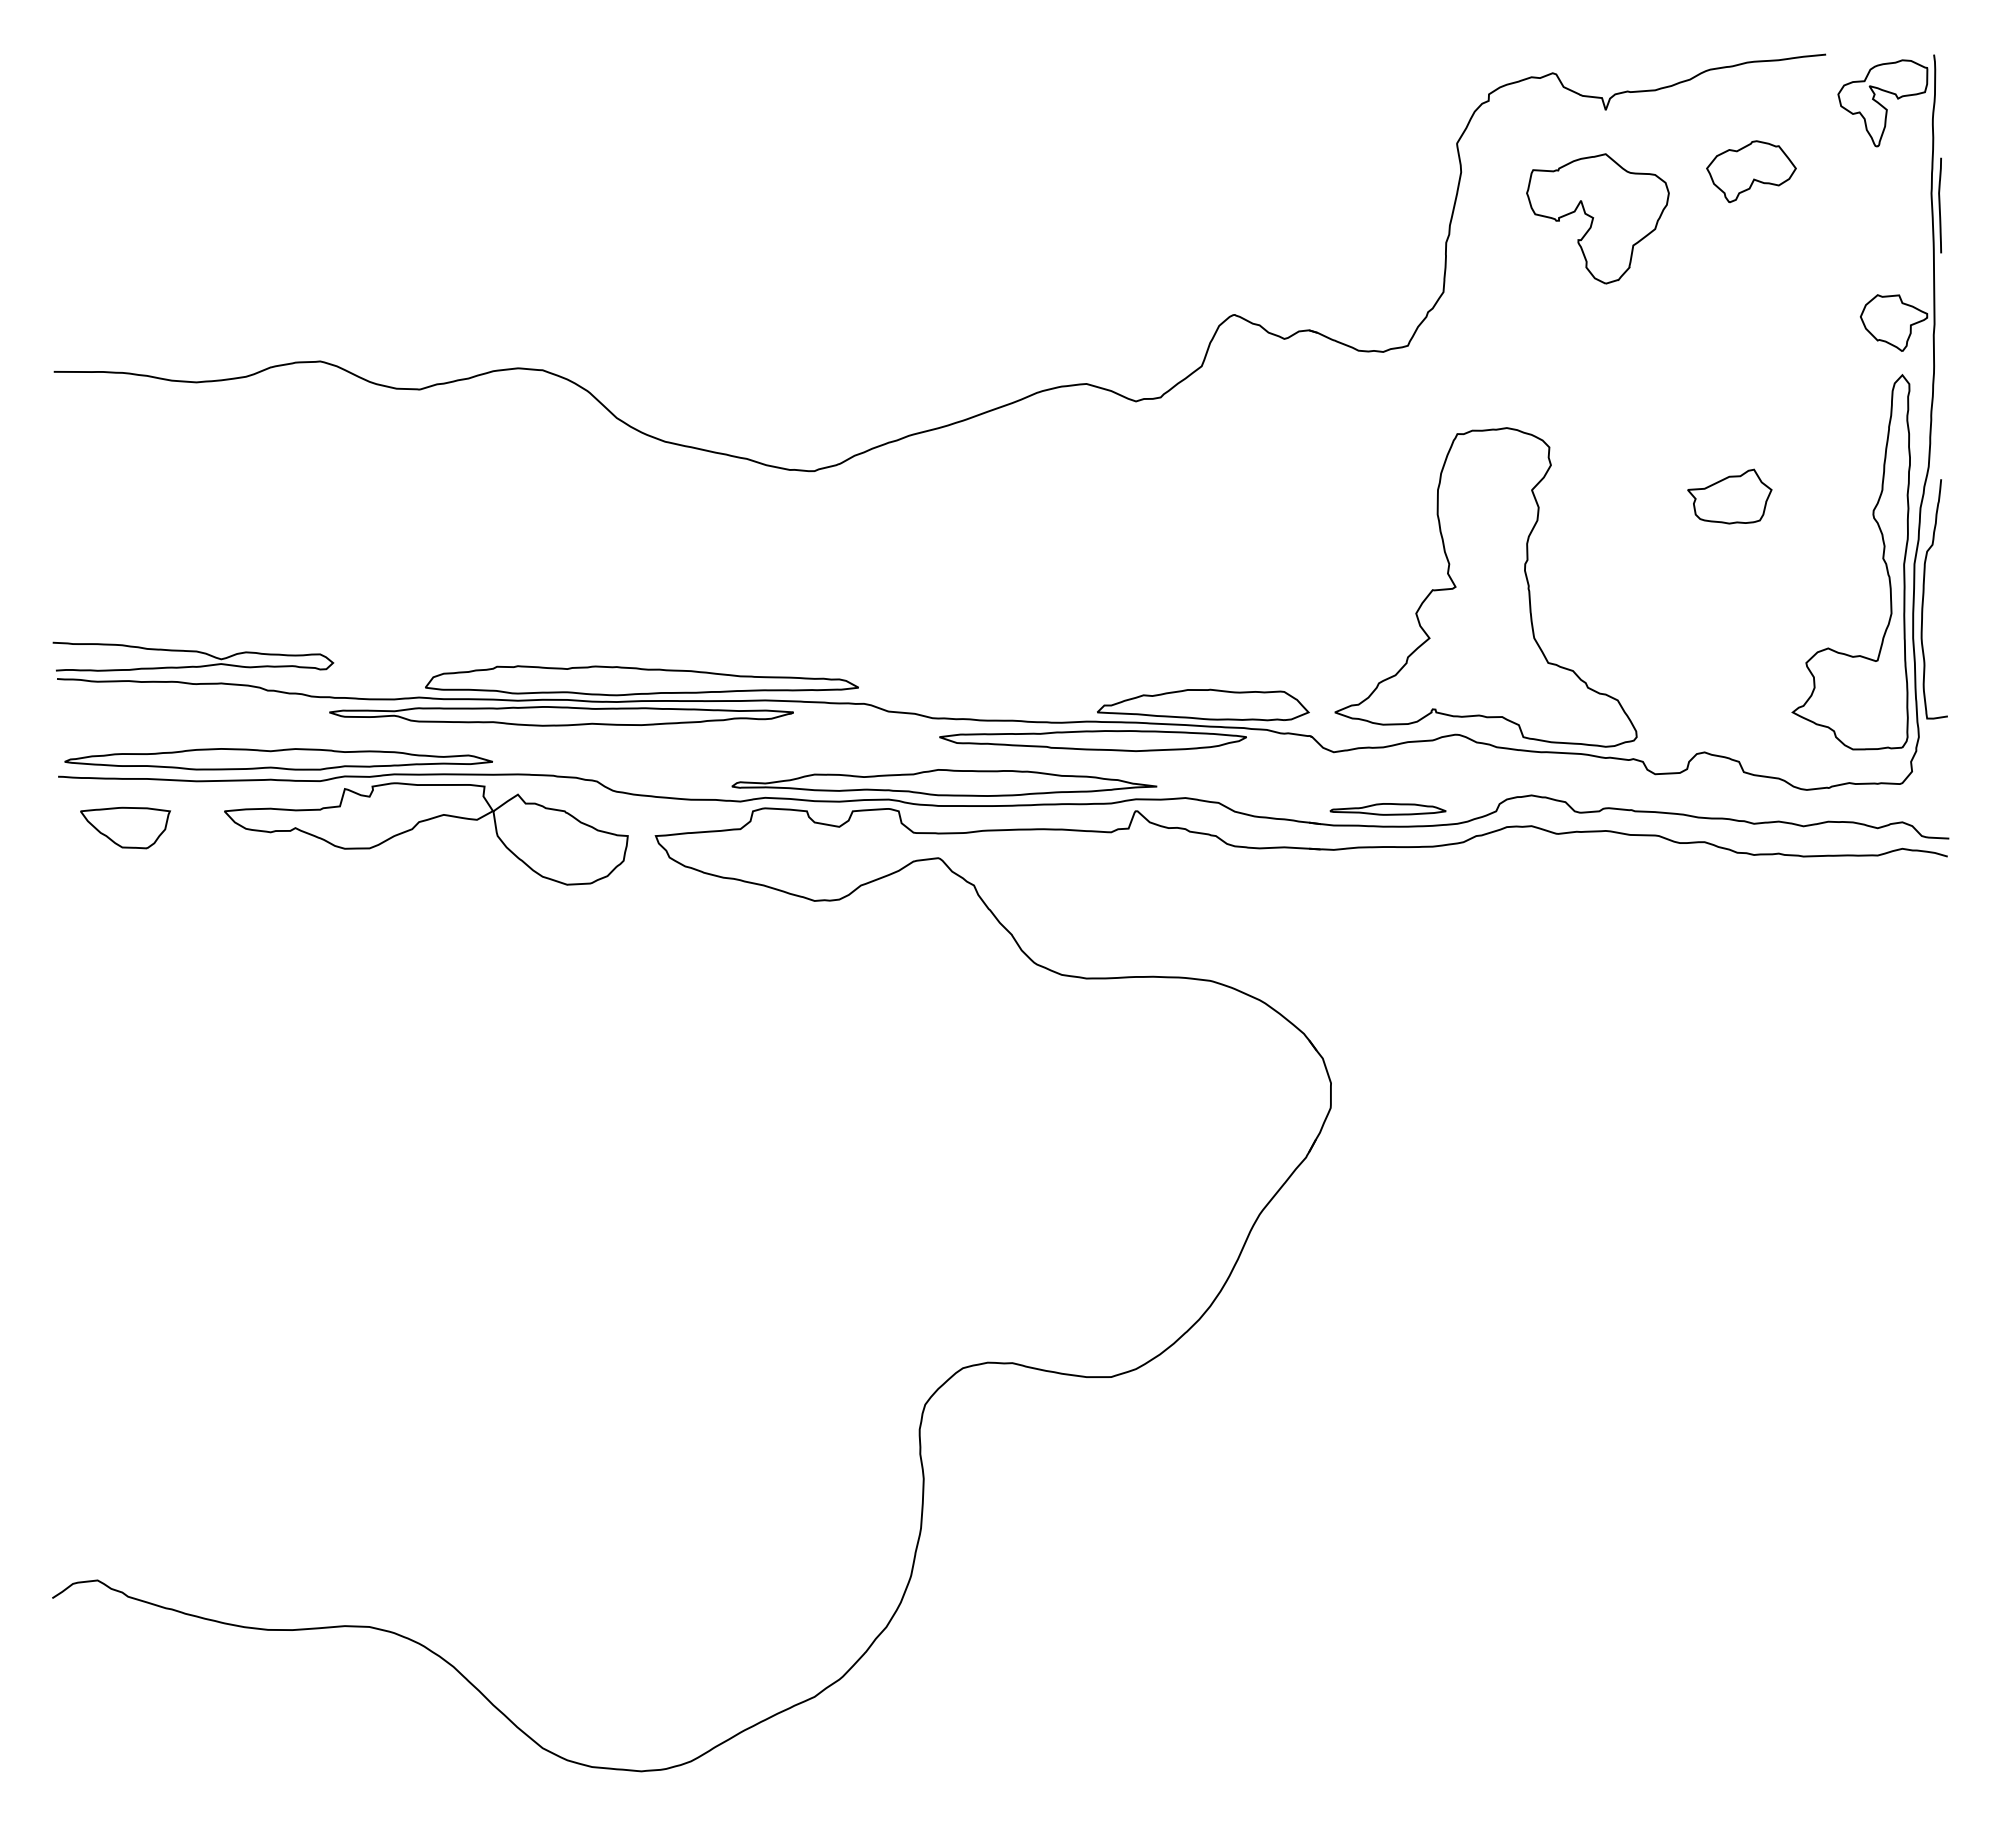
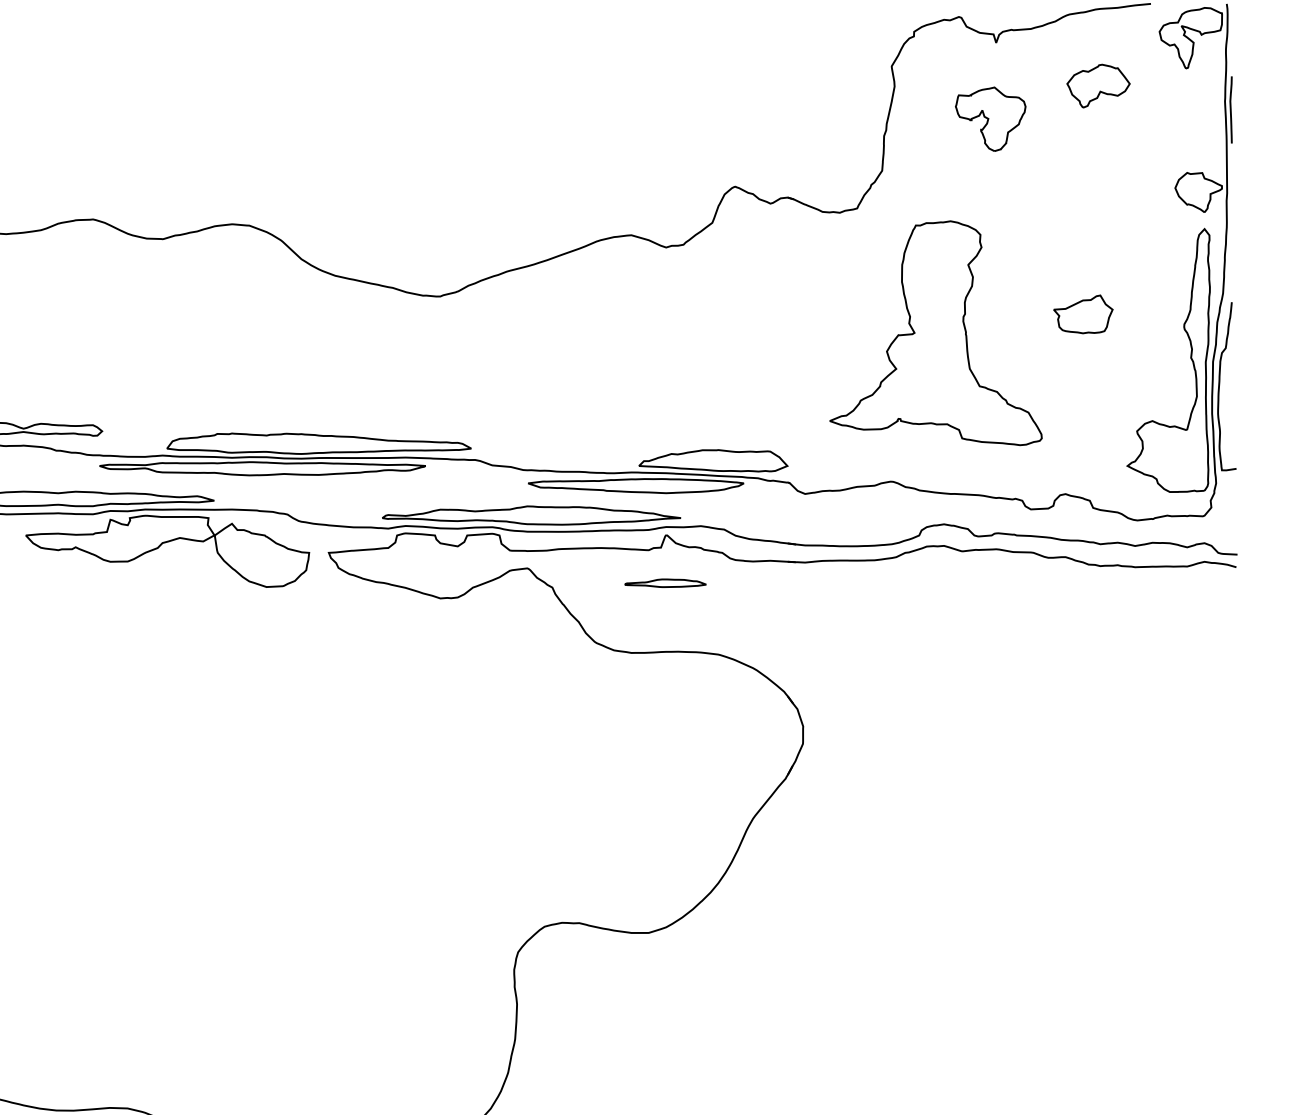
part: (1597, 218) -> (990, 119), size x0.7
part: (1485, 587) -> (935, 333), moved
part: (1387, 809) -> (665, 583), moved

